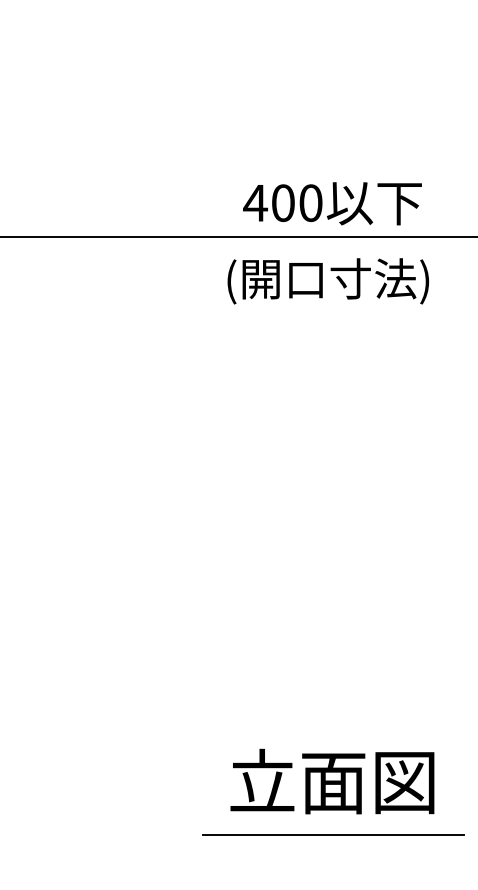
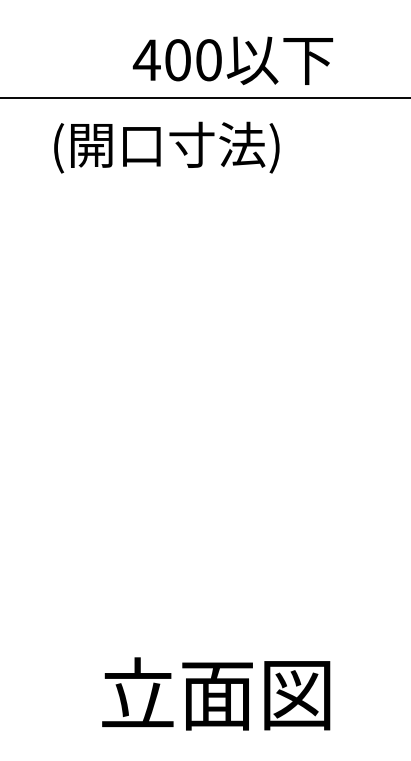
text: (327, 281) -> (165, 147), moved
text: (332, 781) -> (216, 693), moved

